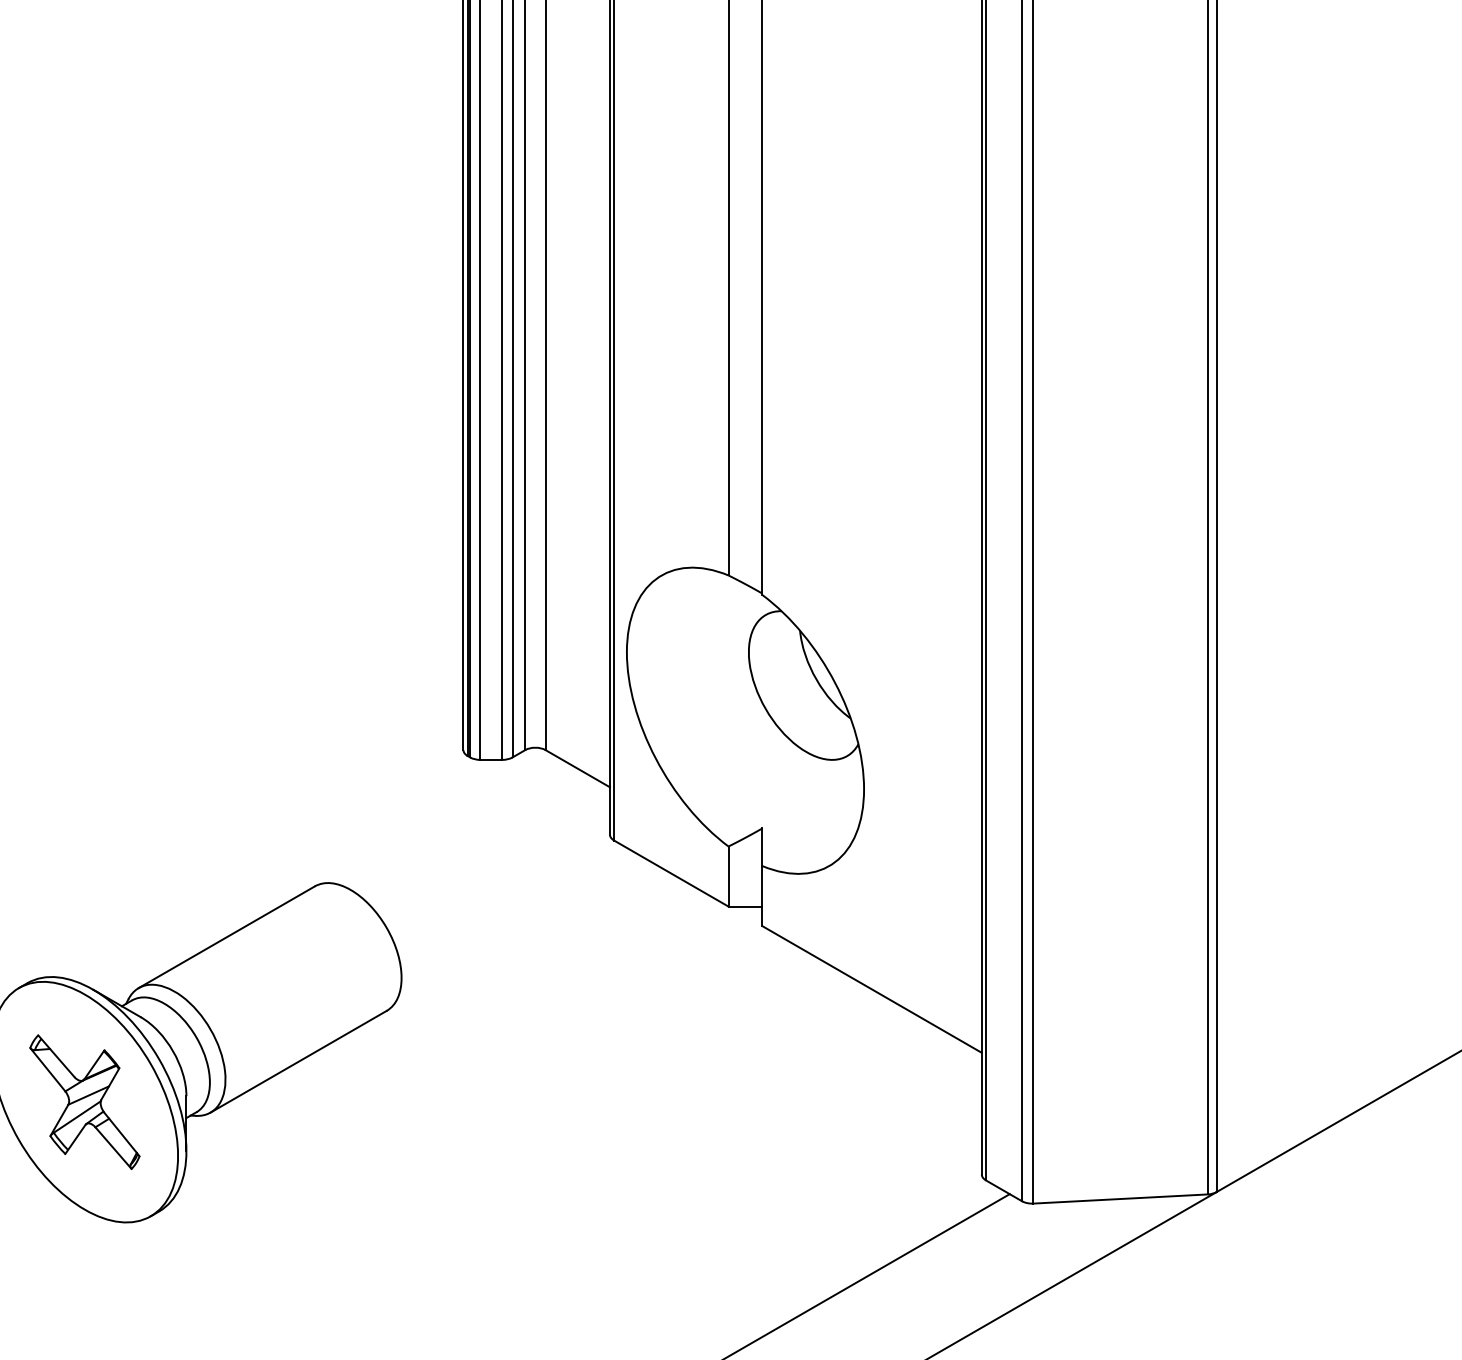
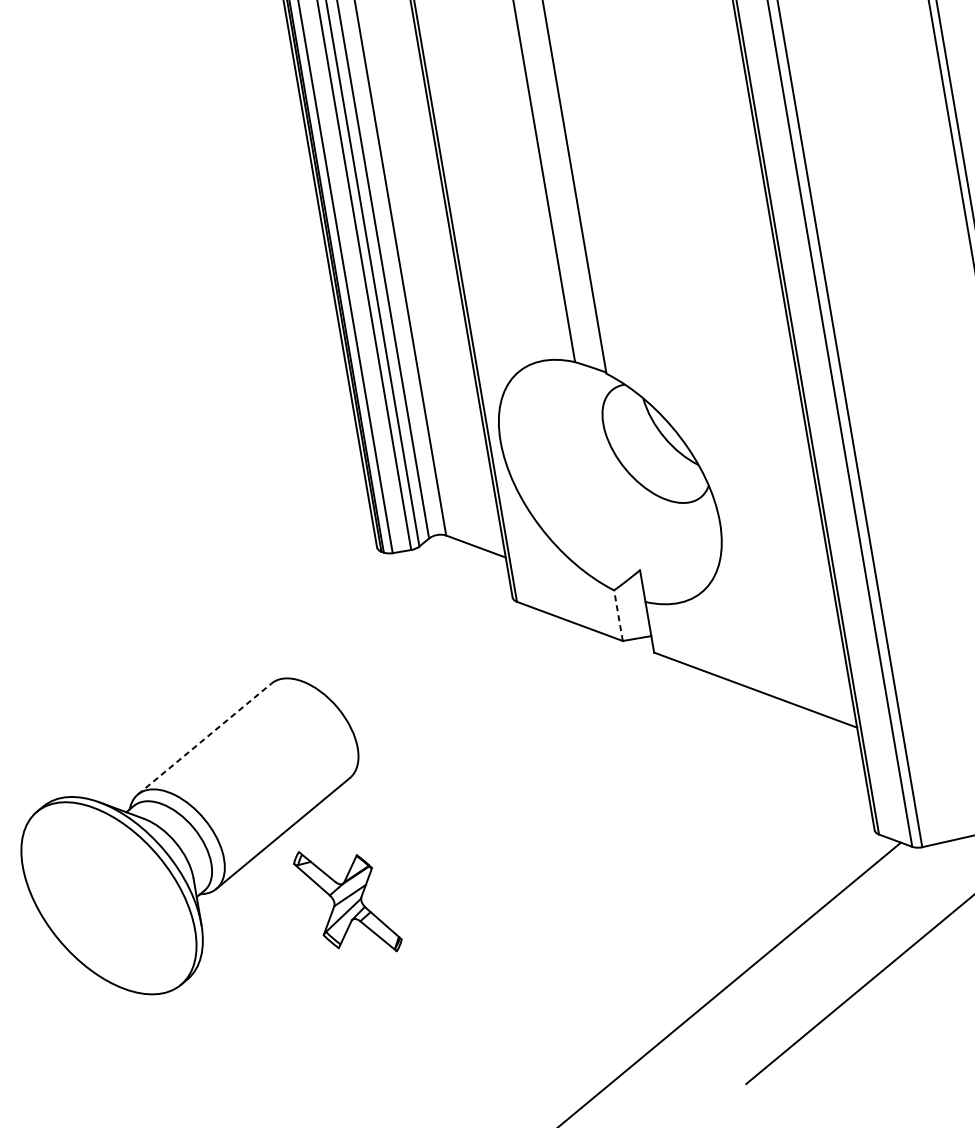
line: (728, 876) -> (618, 615), solid -> dashed
line: (226, 937) -> (204, 739), solid -> dashed
part: (84, 1101) -> (347, 901), moved

